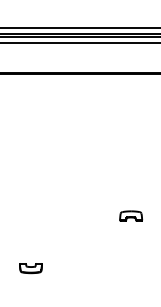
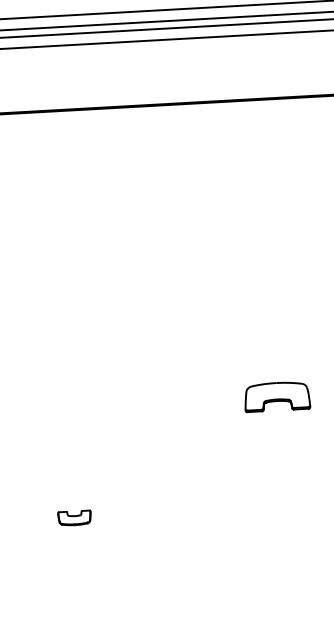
part: (131, 215) -> (278, 395), size x1.4
part: (30, 268) -> (73, 517), size x0.7

